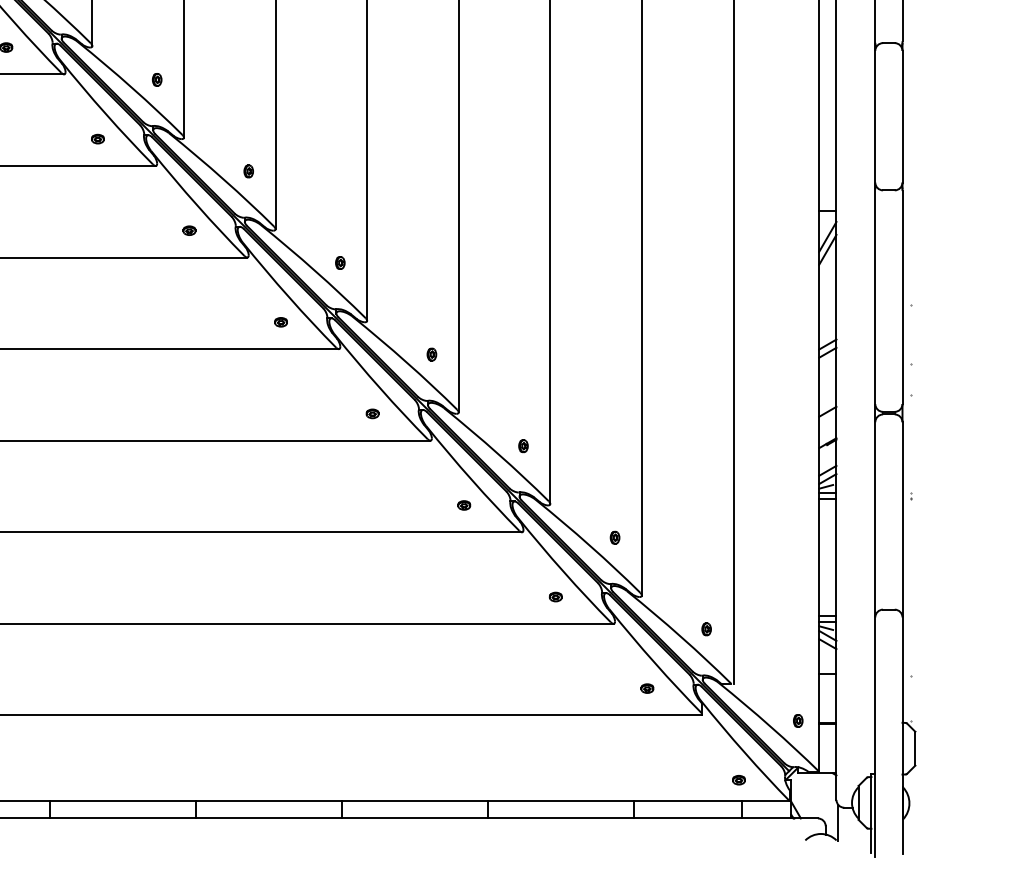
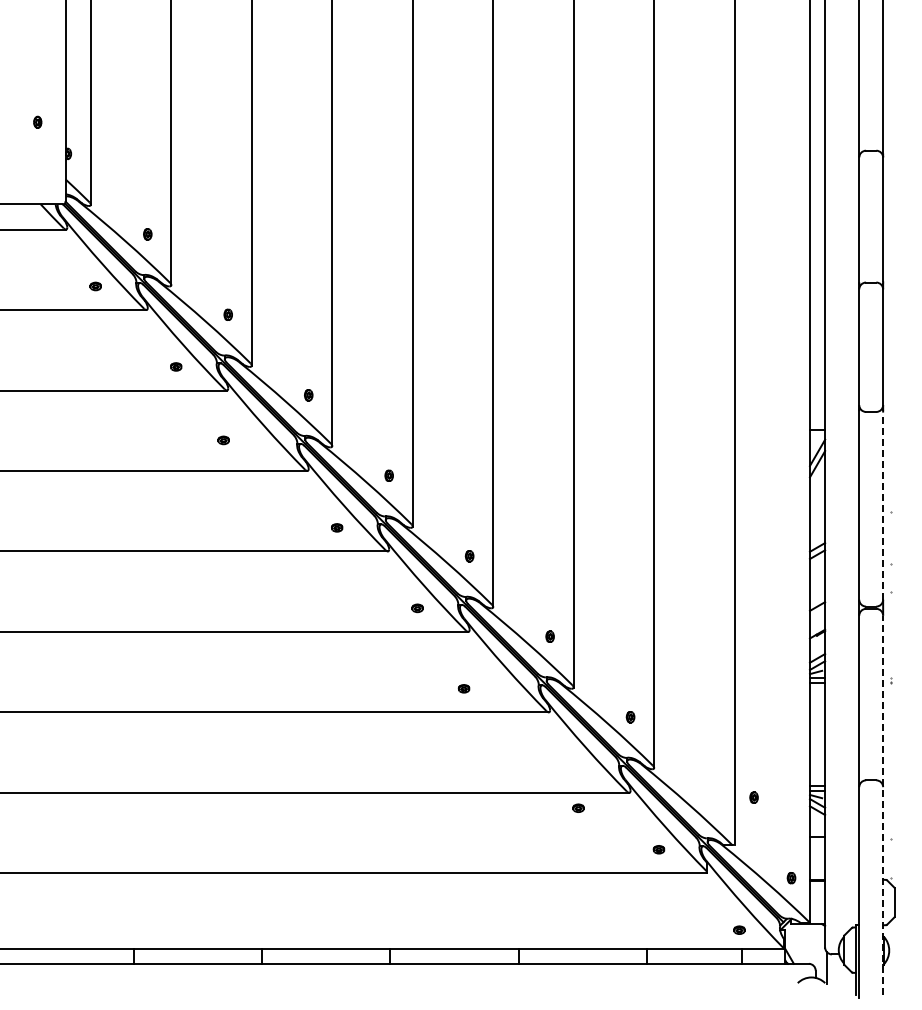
part: (189, 230) -> (223, 440), moved
line: (902, 297) -> (883, 506), solid -> dashed
part: (463, 505) -> (463, 688), moved
part: (555, 596) -> (578, 807), moved
part: (706, 629) -> (753, 797), moved
line: (902, 638) -> (883, 805), solid -> dashed

